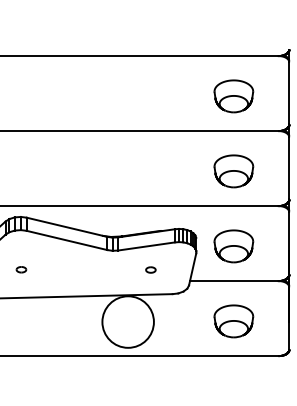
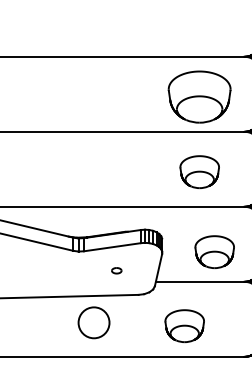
part: (233, 96) -> (199, 97), size x1.6
part: (233, 246) -> (214, 252), moved
circle: (127, 321) -> (93, 322), size x0.6
part: (233, 321) -> (184, 326), moved

